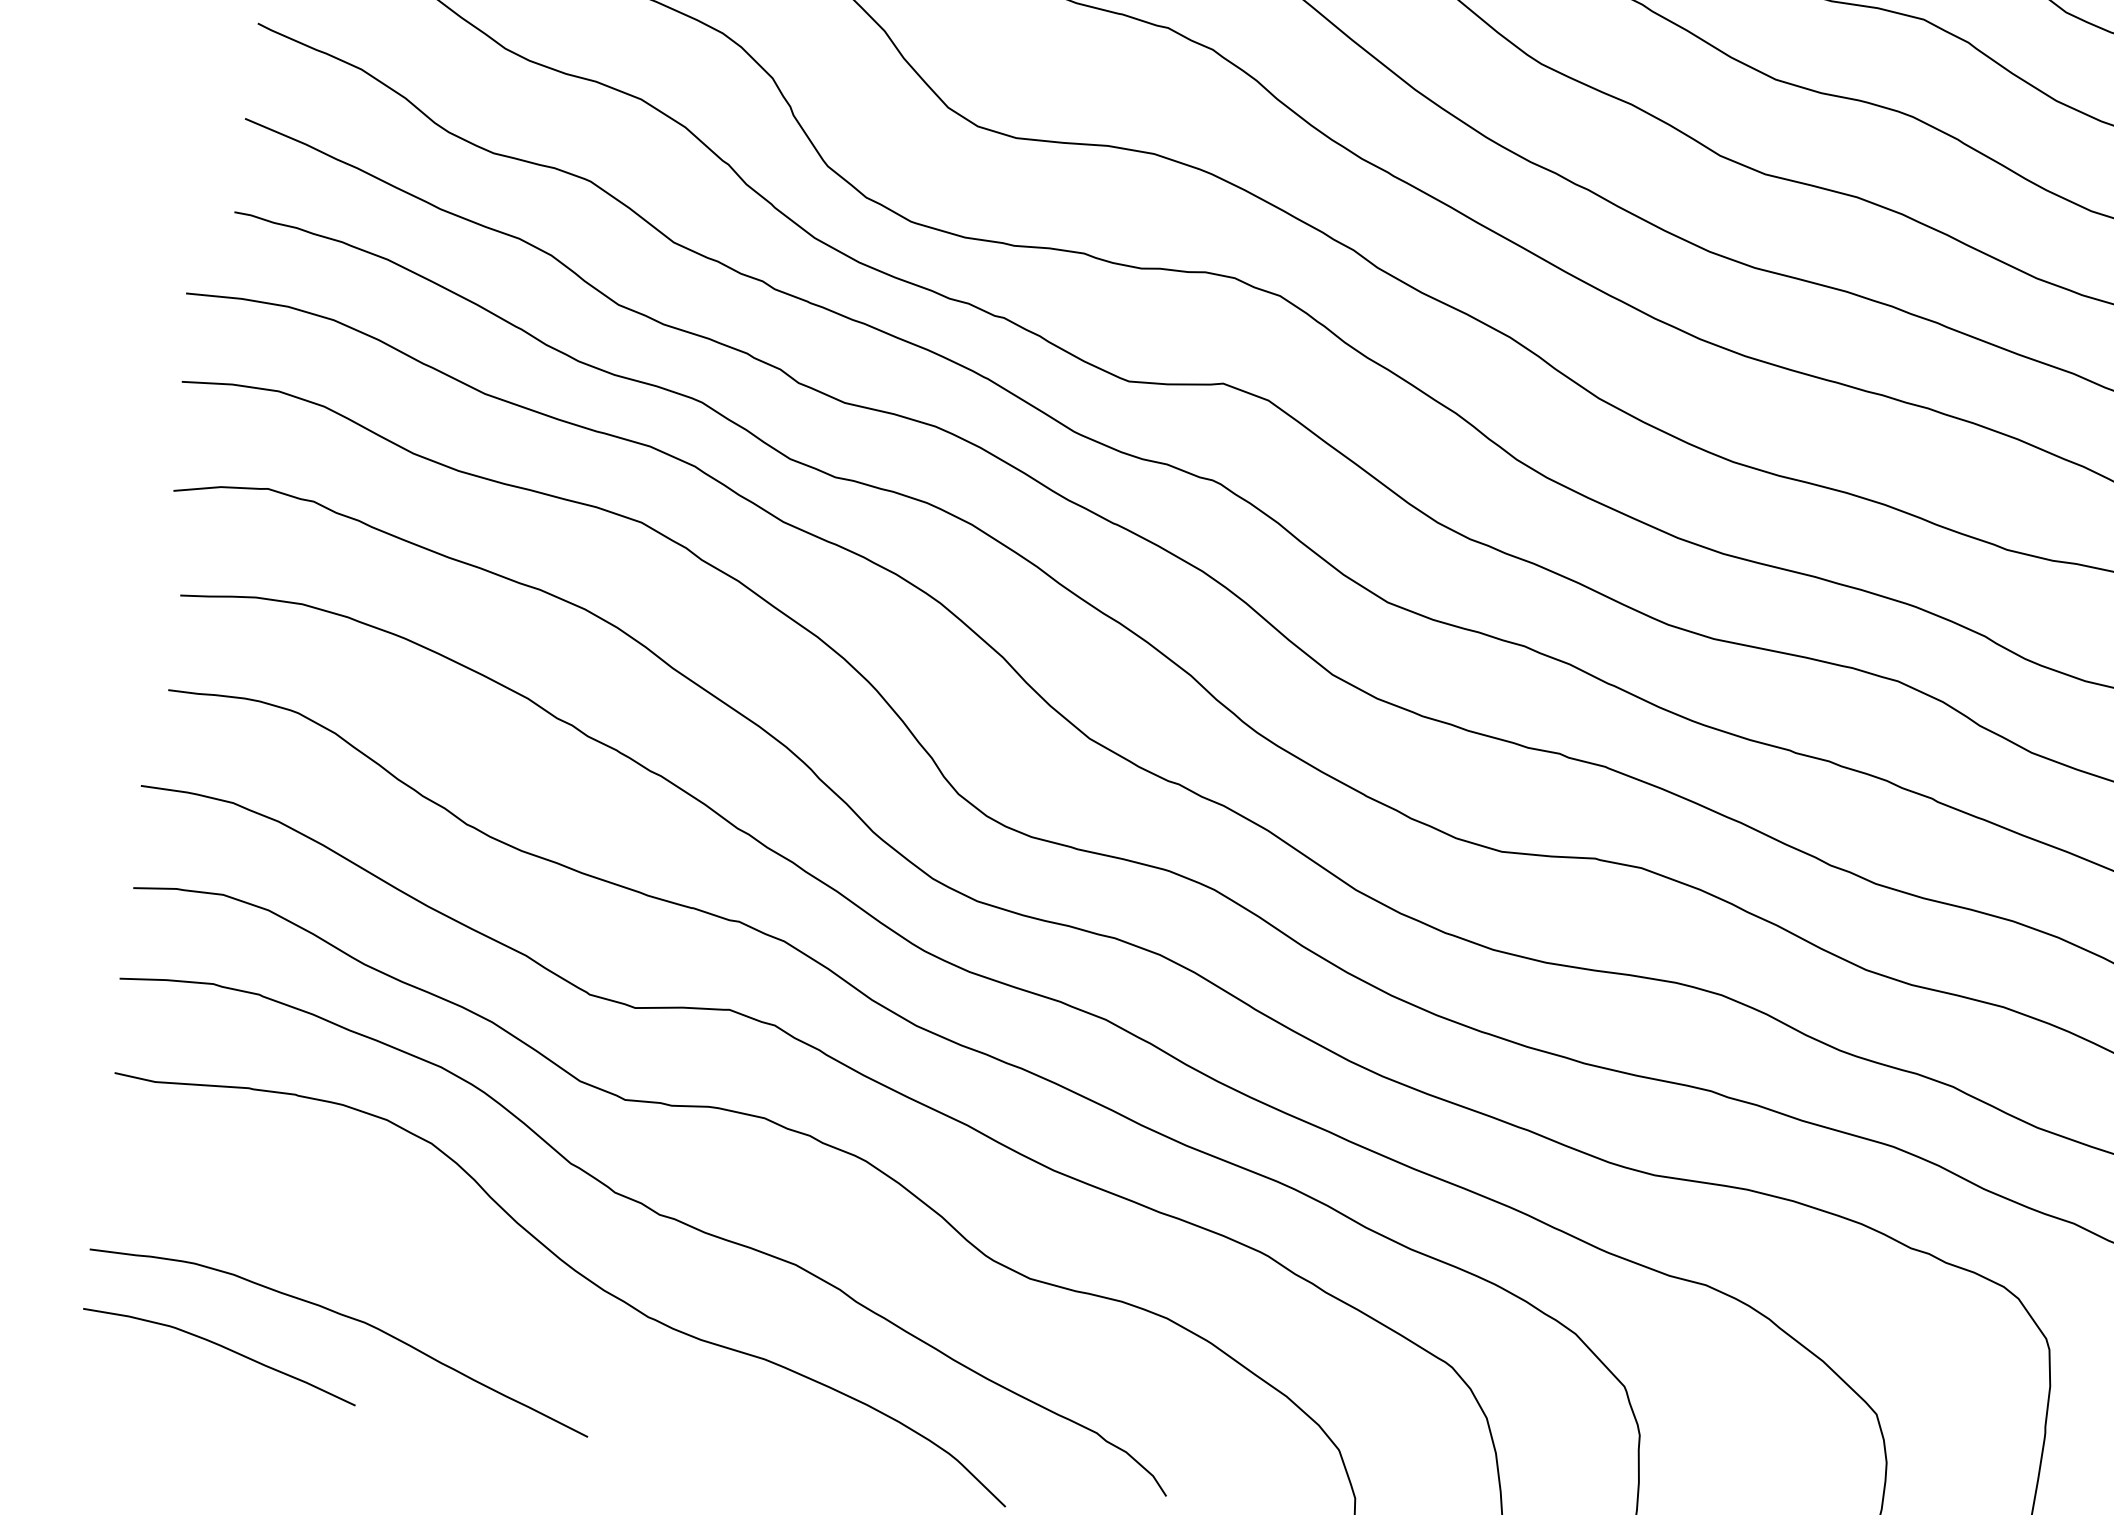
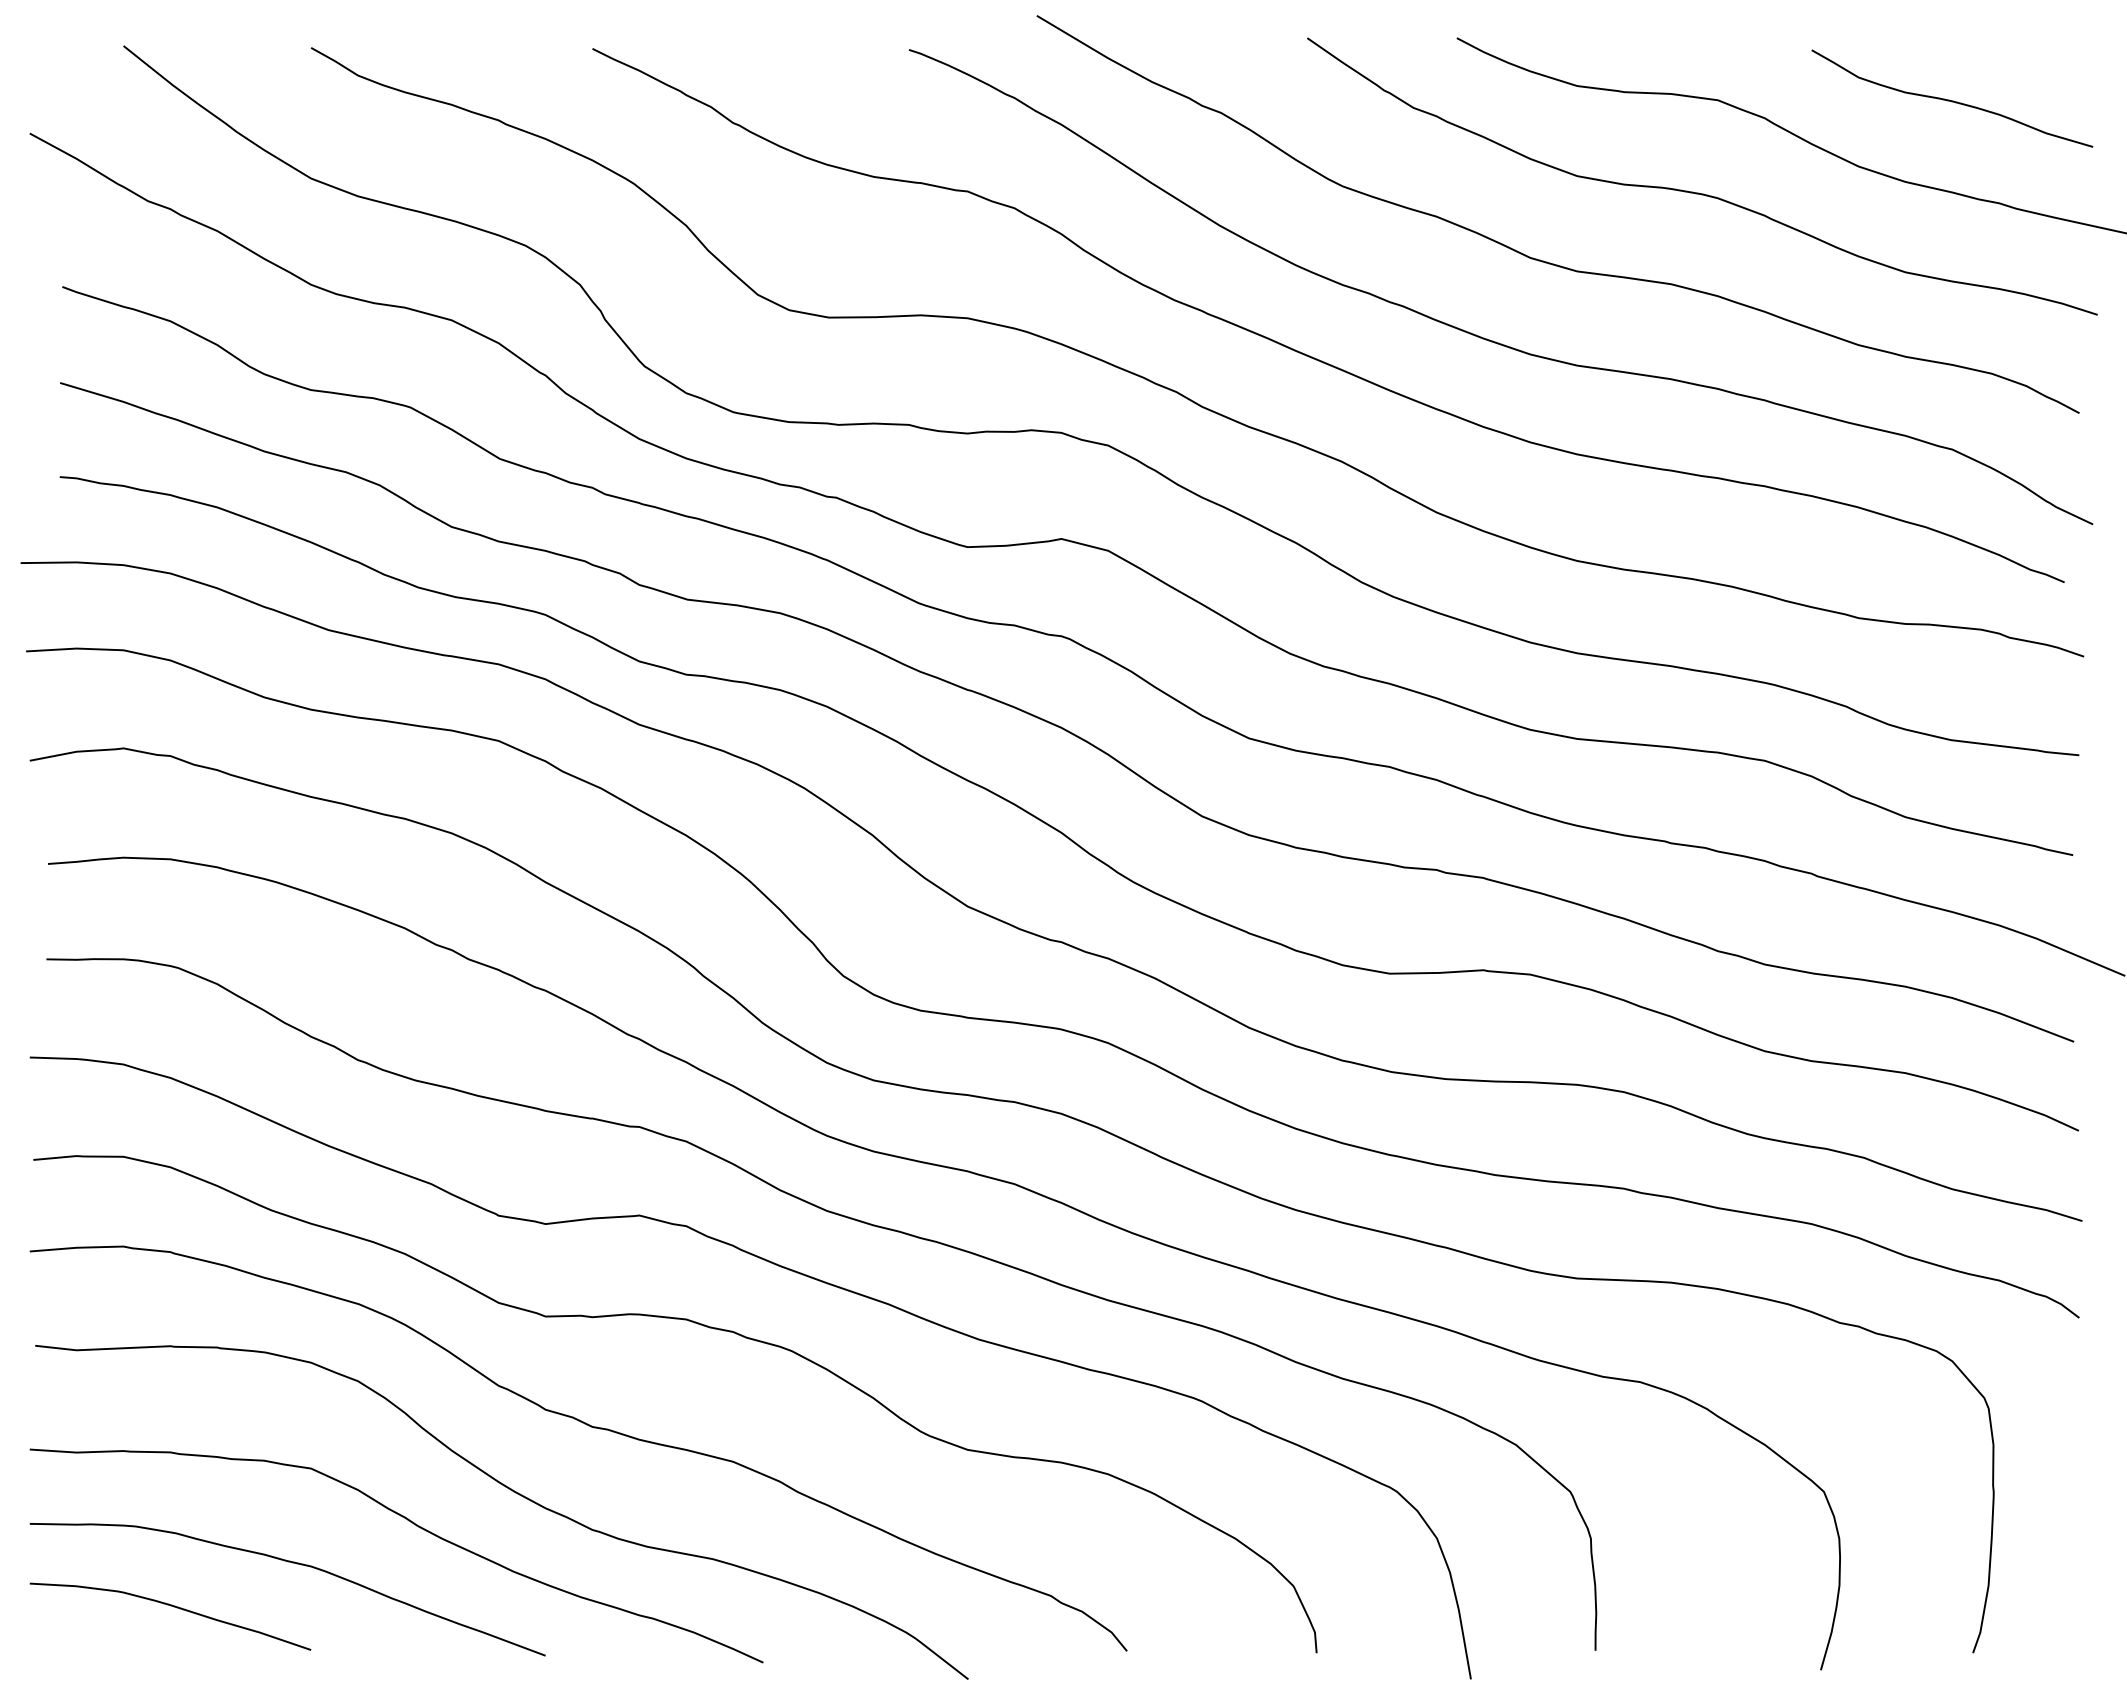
curve: (473, 1294) -> (416, 1526), added

